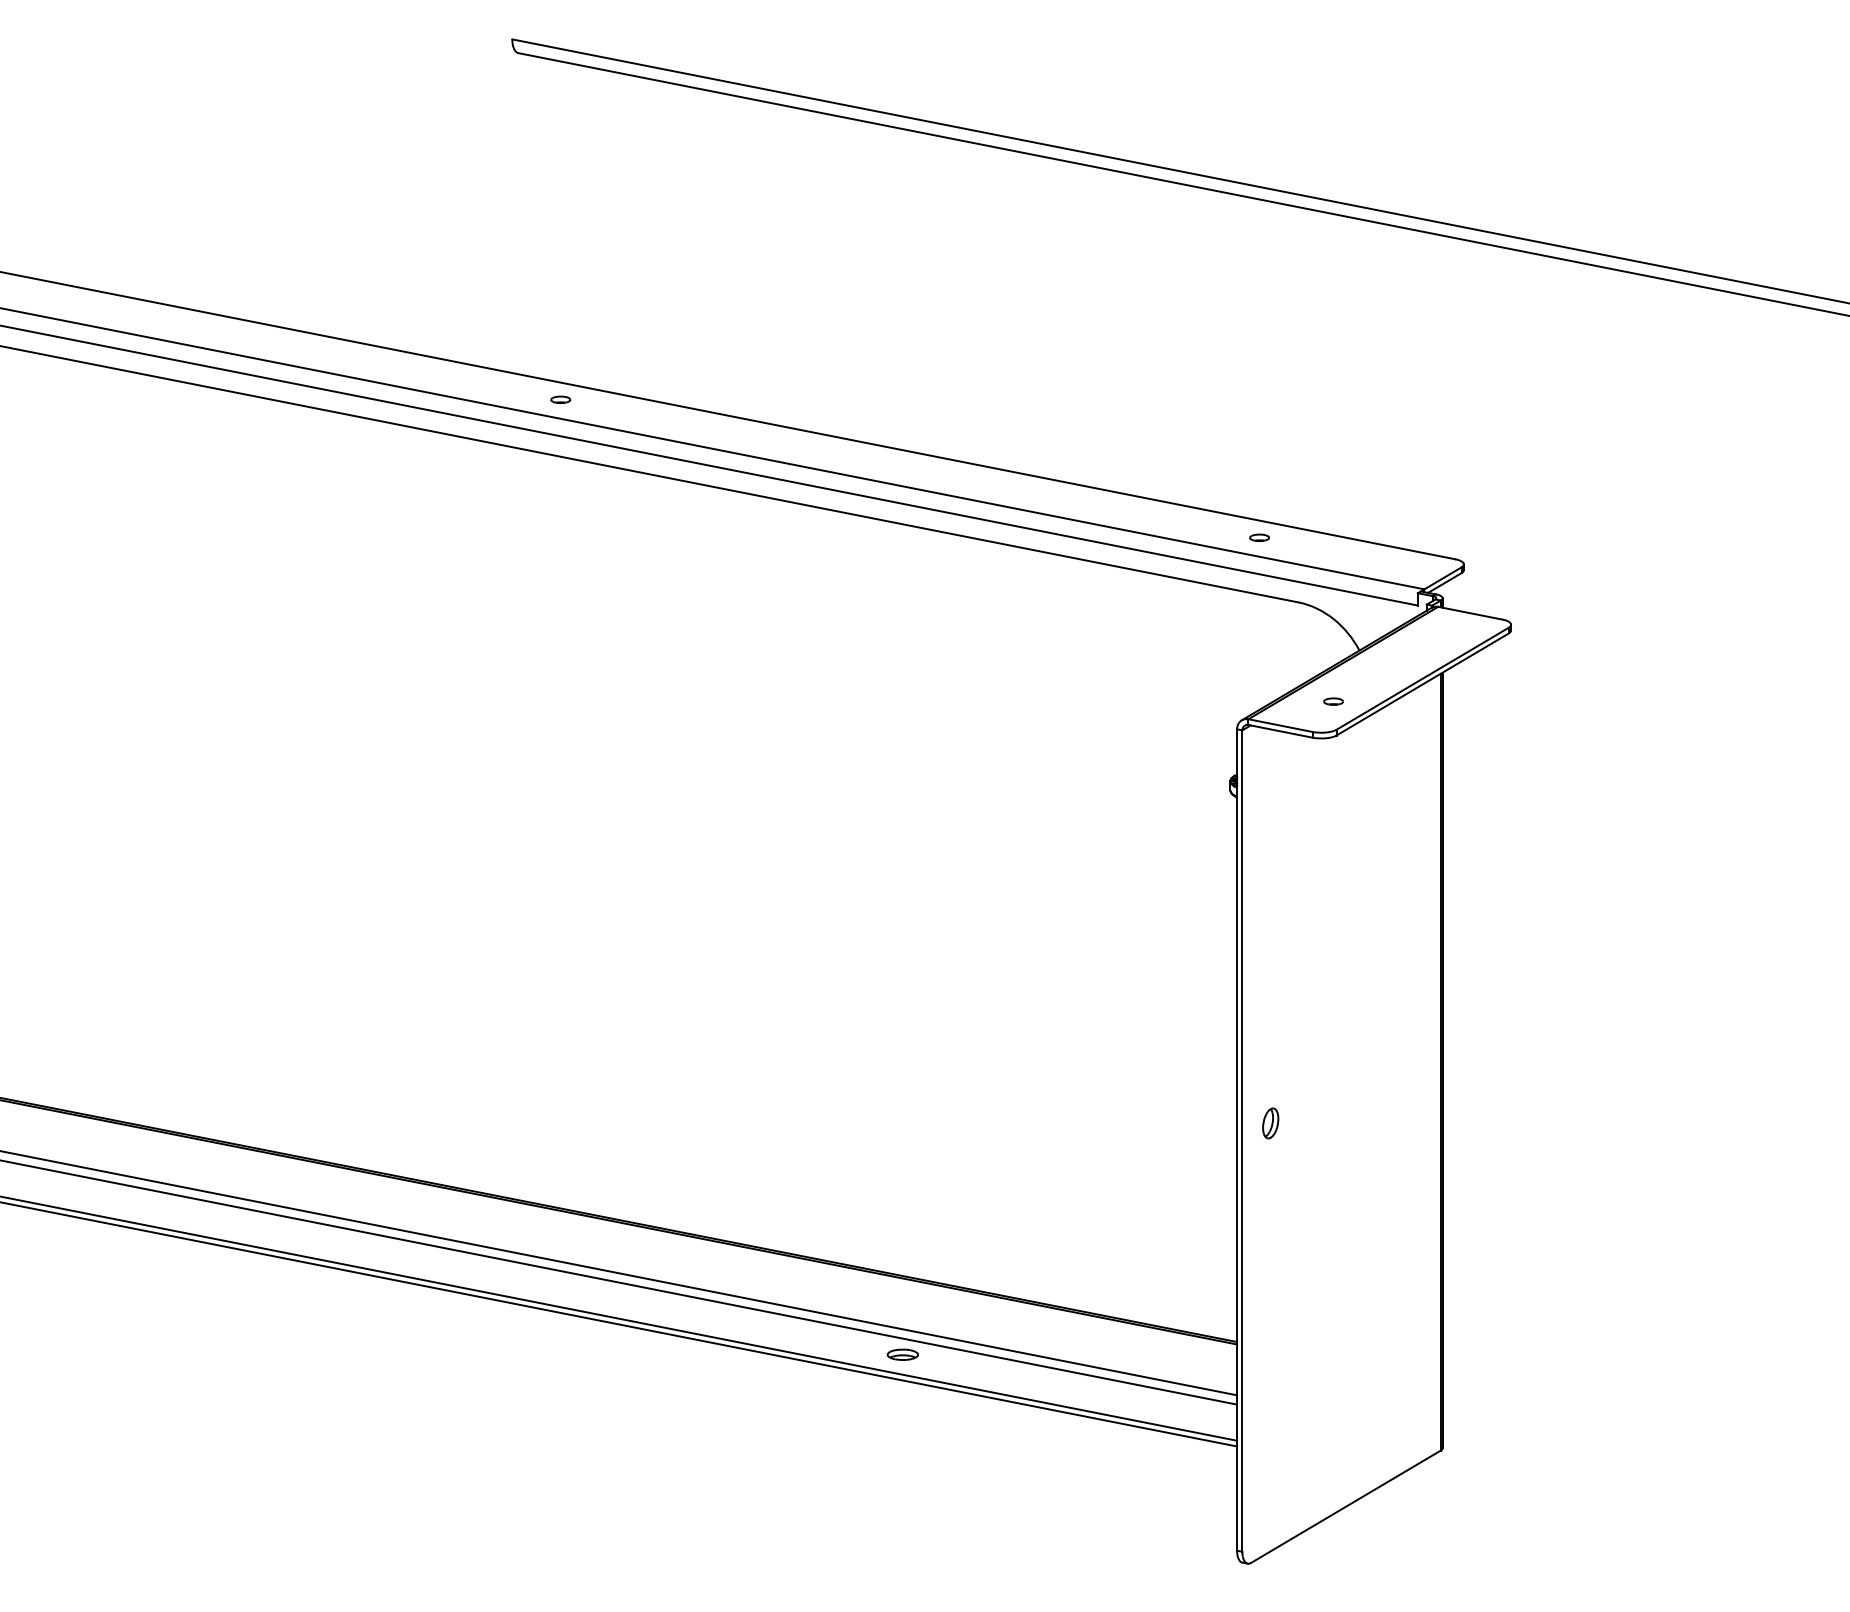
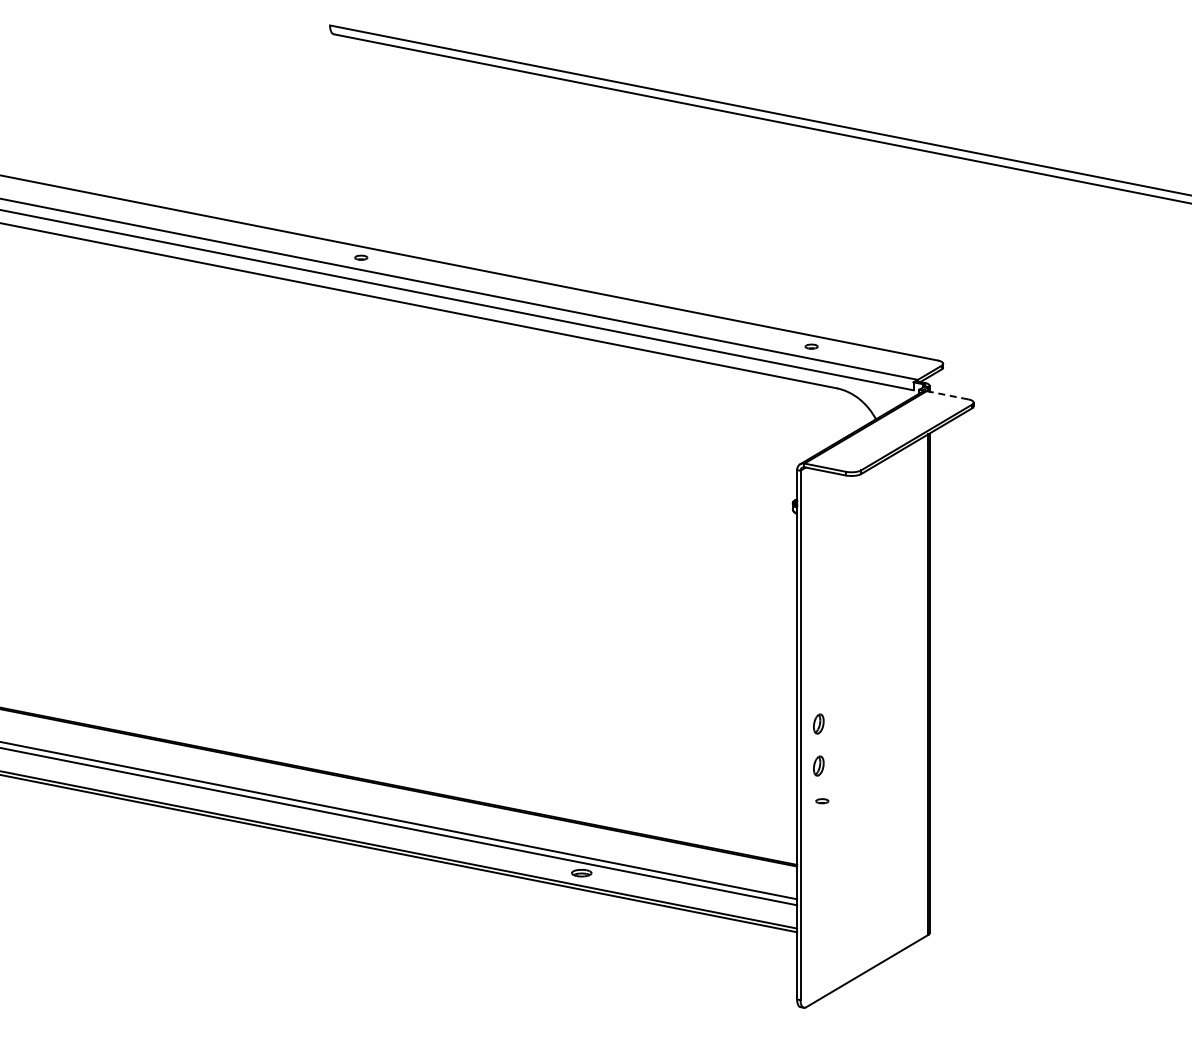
line: (1468, 613) -> (946, 395), solid -> dashed
part: (1333, 702) -> (822, 801), moved
part: (1270, 1187) -> (818, 765), added

